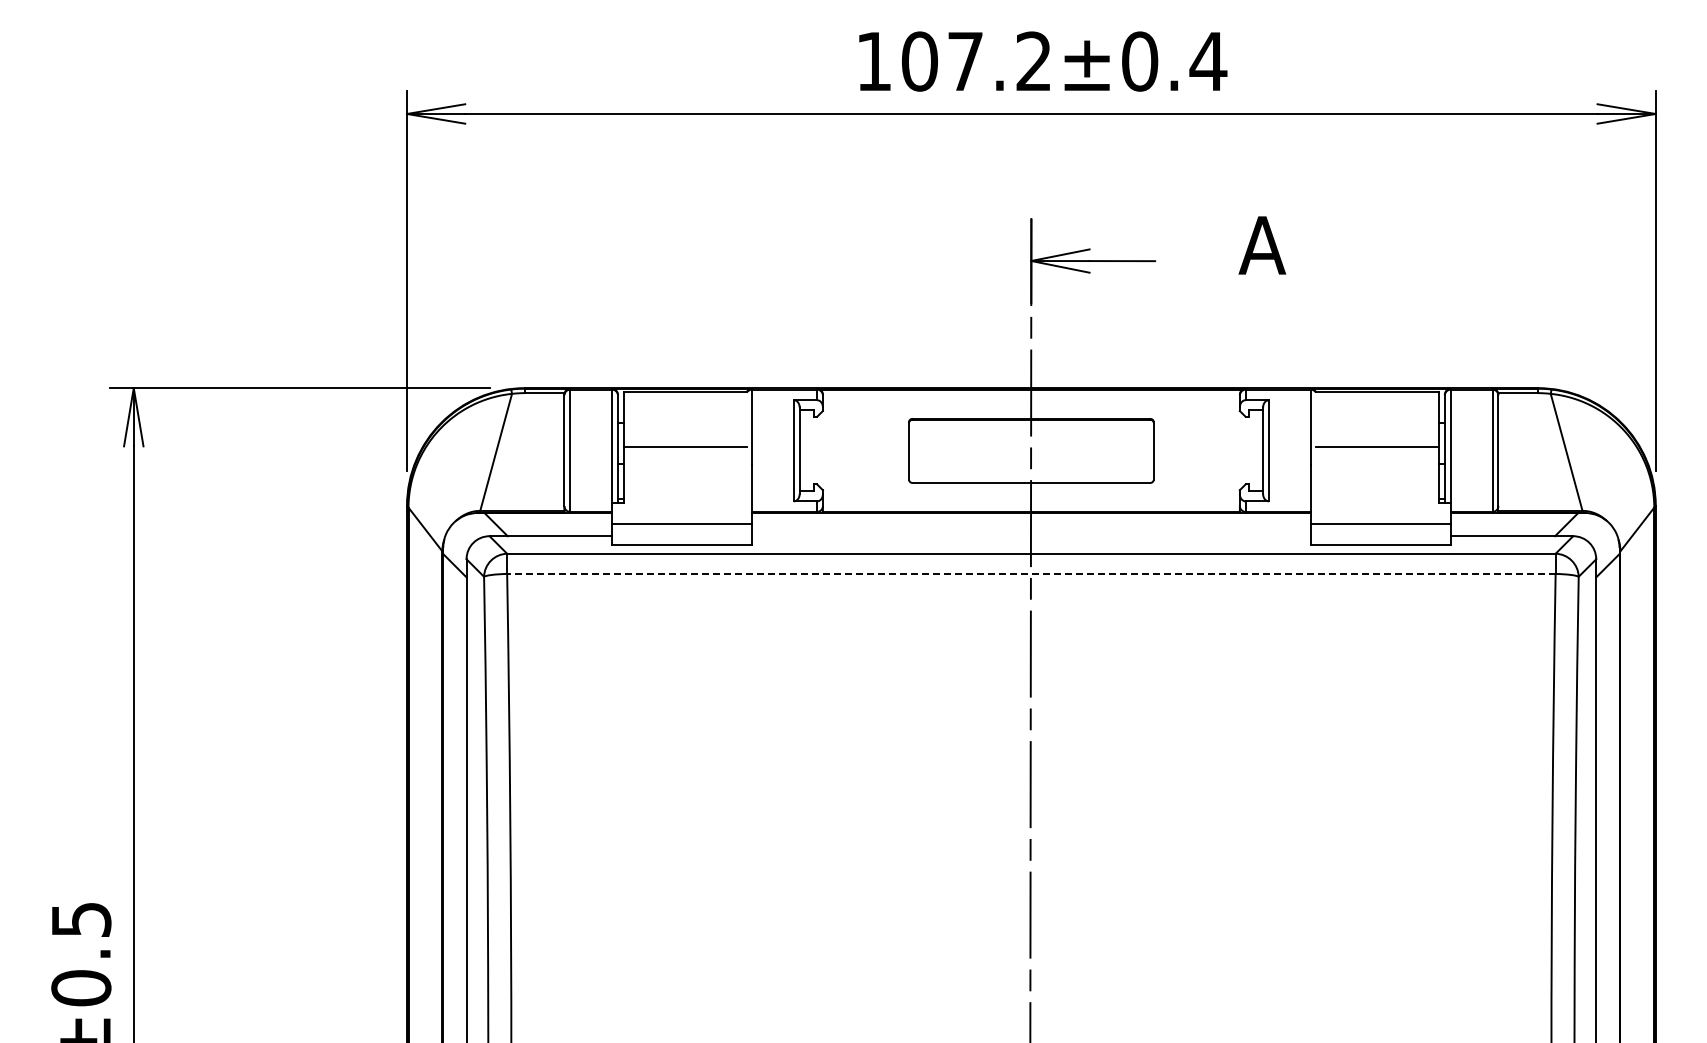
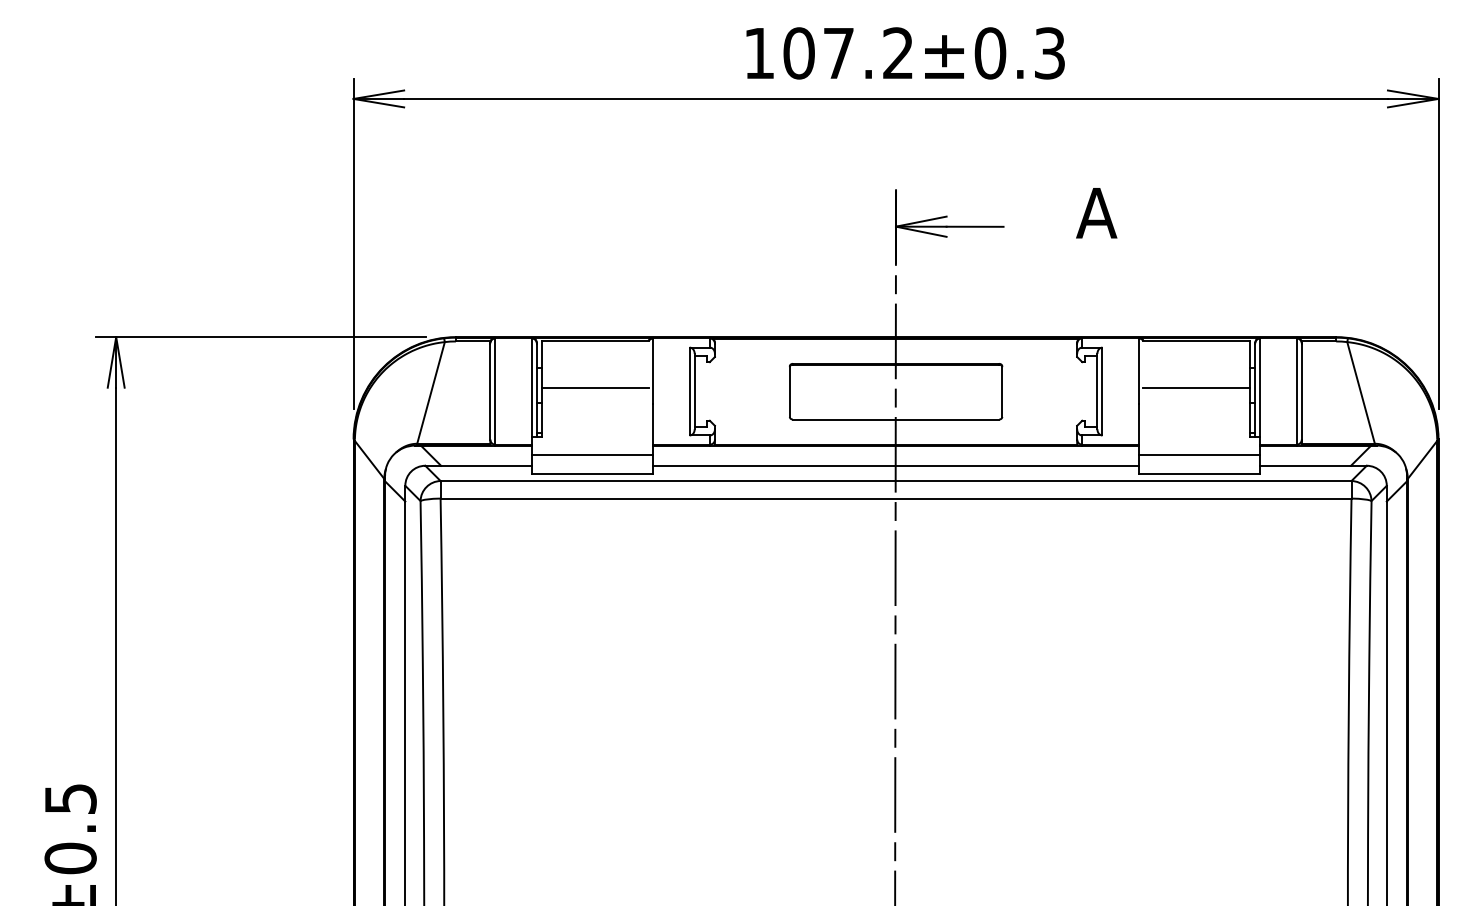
text: (1208, 61) -> (1049, 53), 107.2±0.4 -> 107.2±0.3
line: (1030, 536) -> (895, 466), added
line: (1030, 573) -> (895, 498), dashed -> solid

